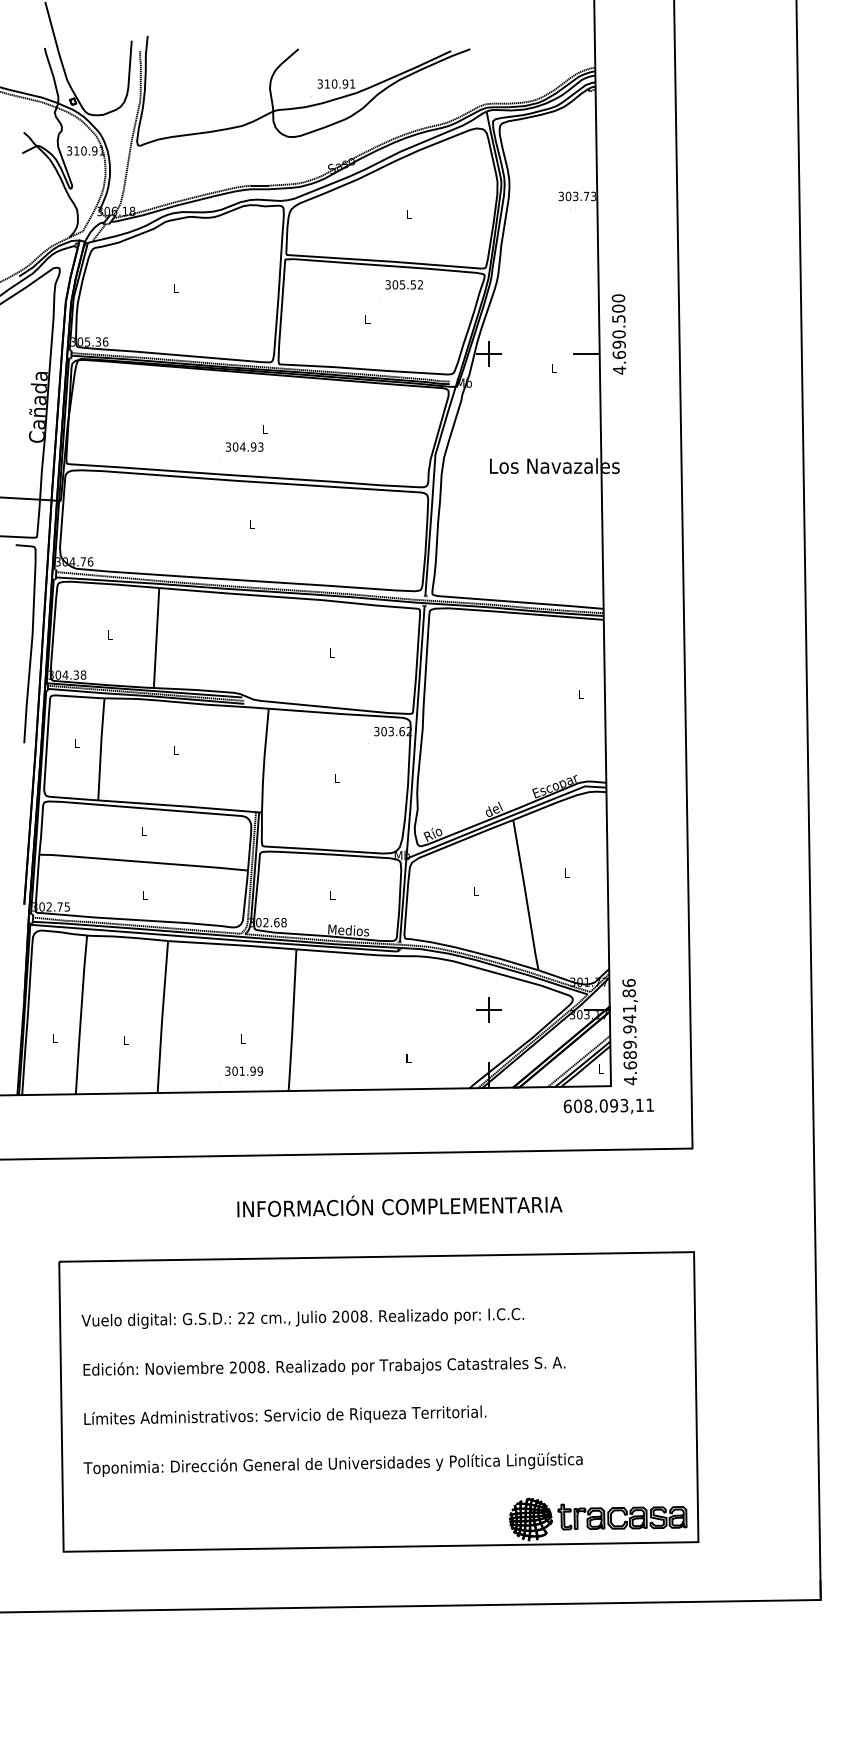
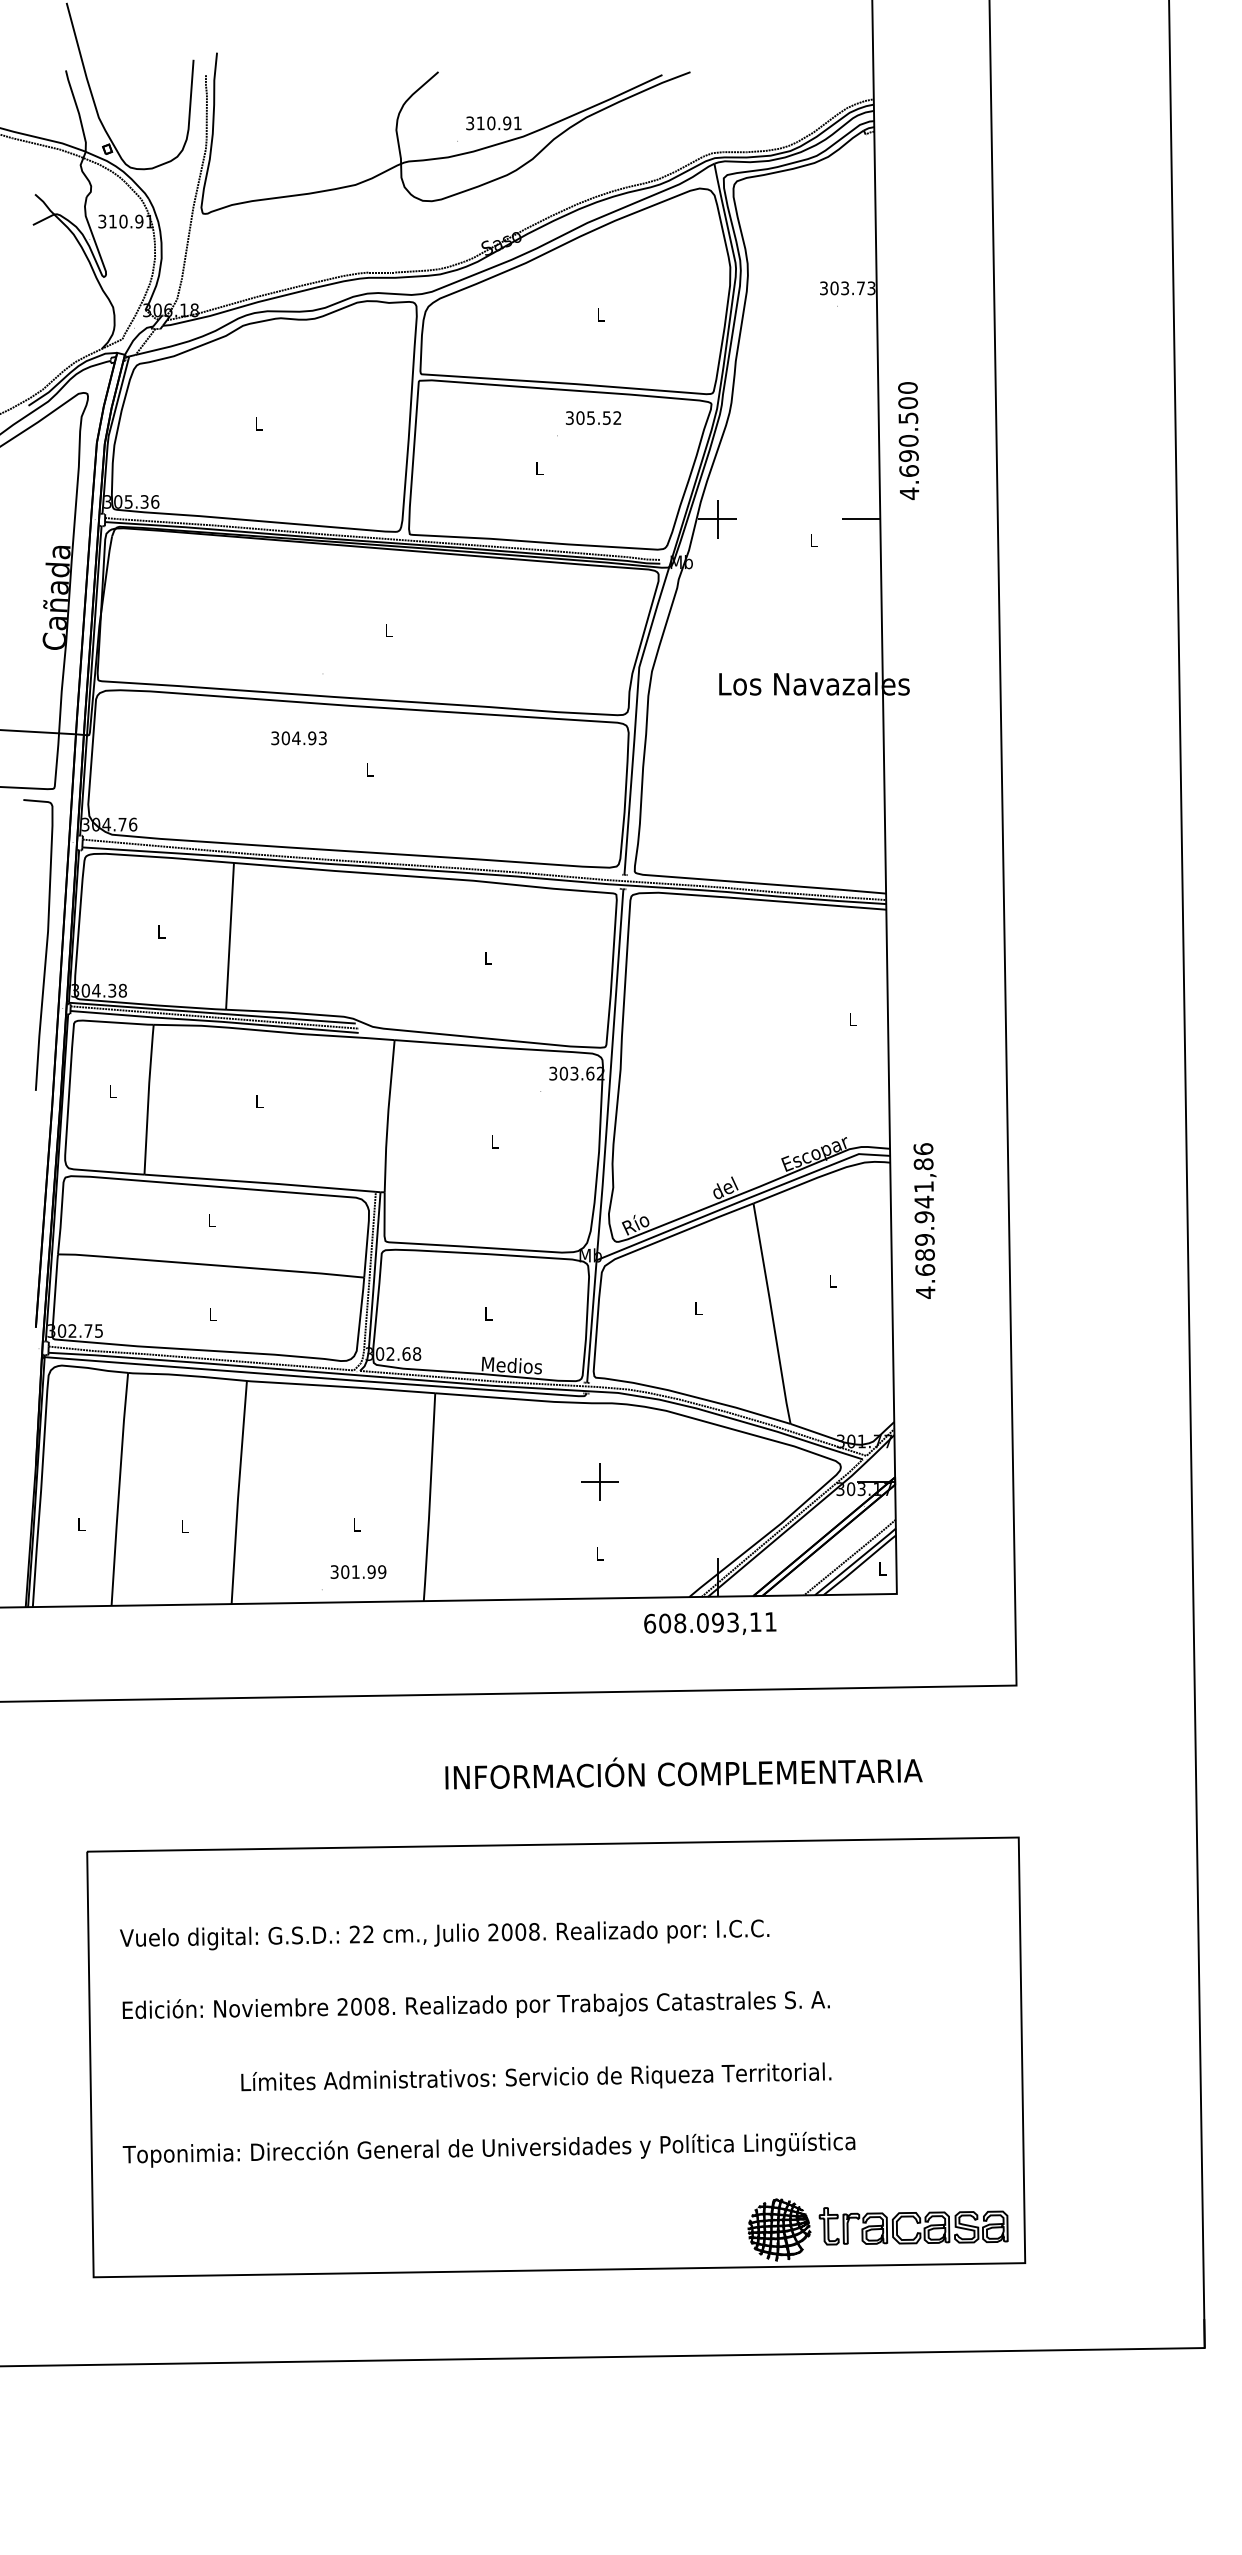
text: (618, 334) -> (907, 441), moved
text: (244, 446) -> (298, 737), moved
part: (488, 1009) -> (599, 1481), moved
text: (629, 1032) -> (924, 1221), moved
text: (608, 1106) -> (709, 1623), moved
text: (399, 1206) -> (683, 1773), moved
text: (285, 1414) -> (536, 2075), moved

